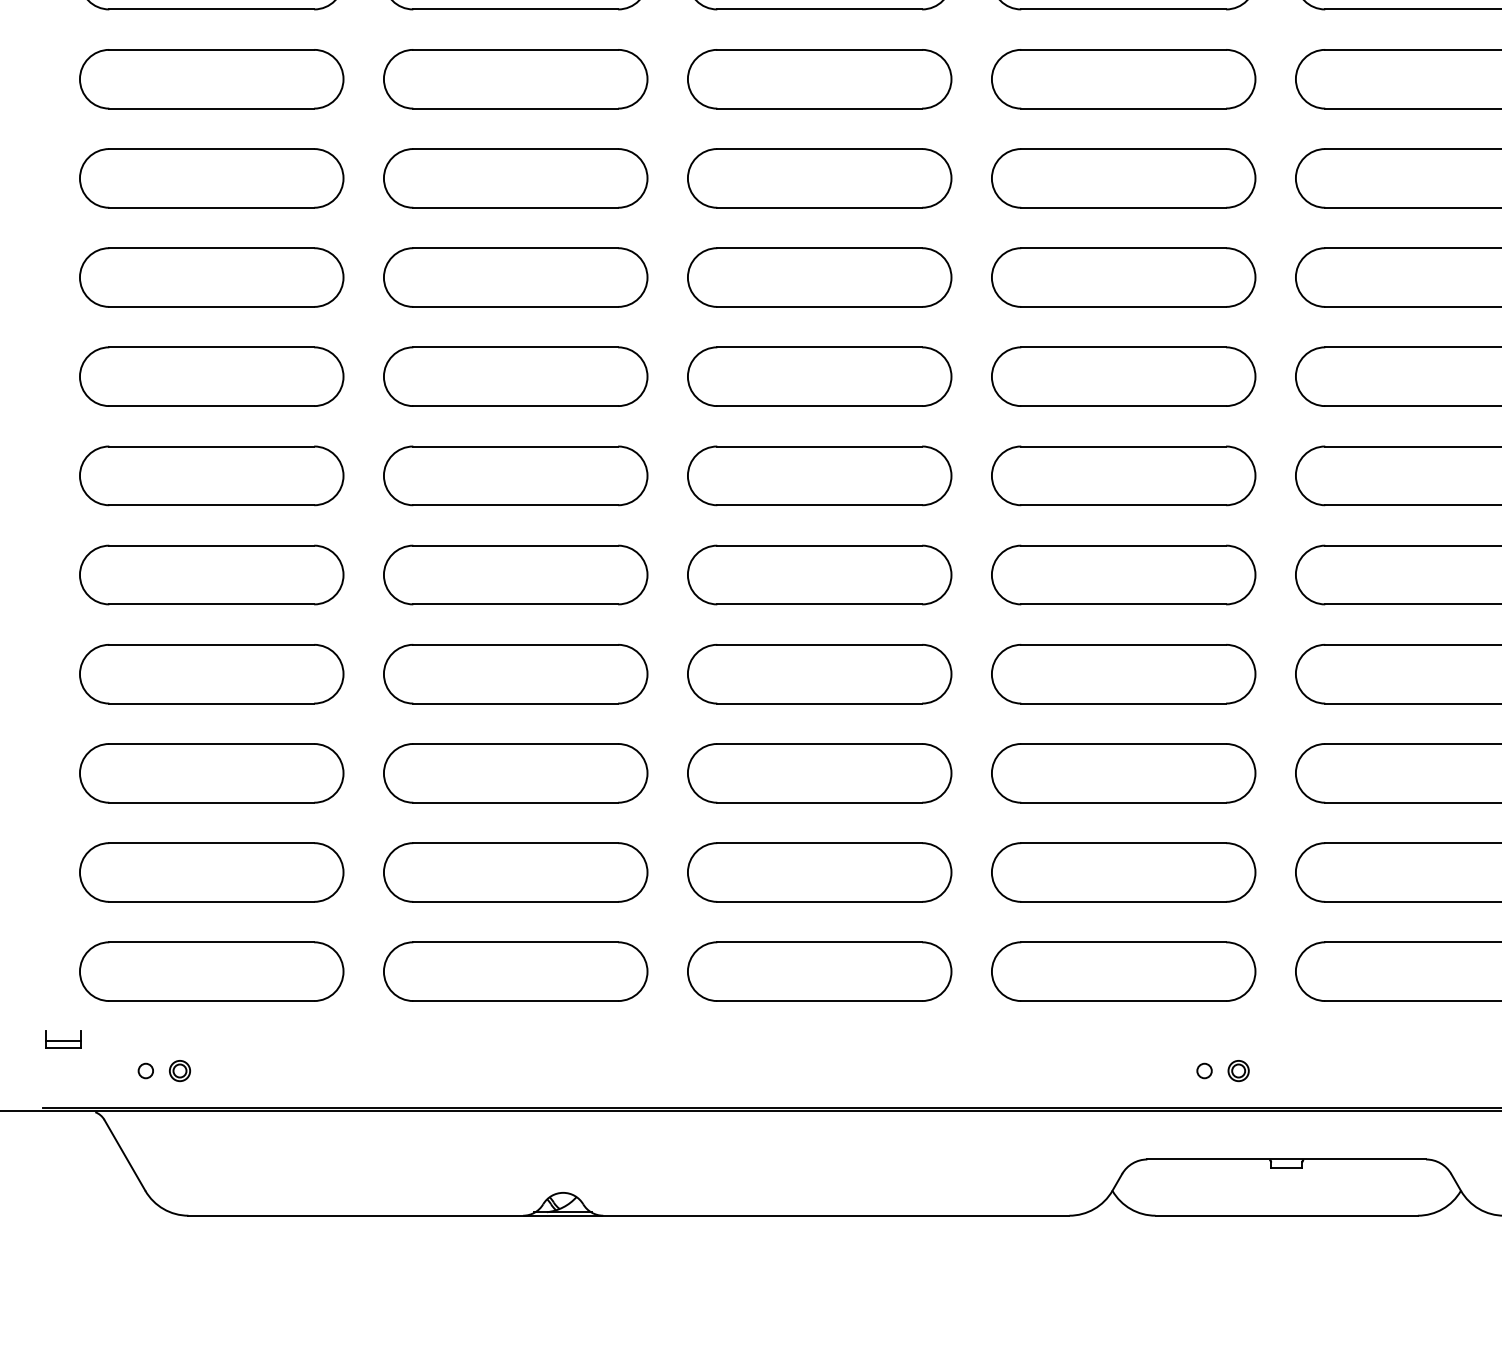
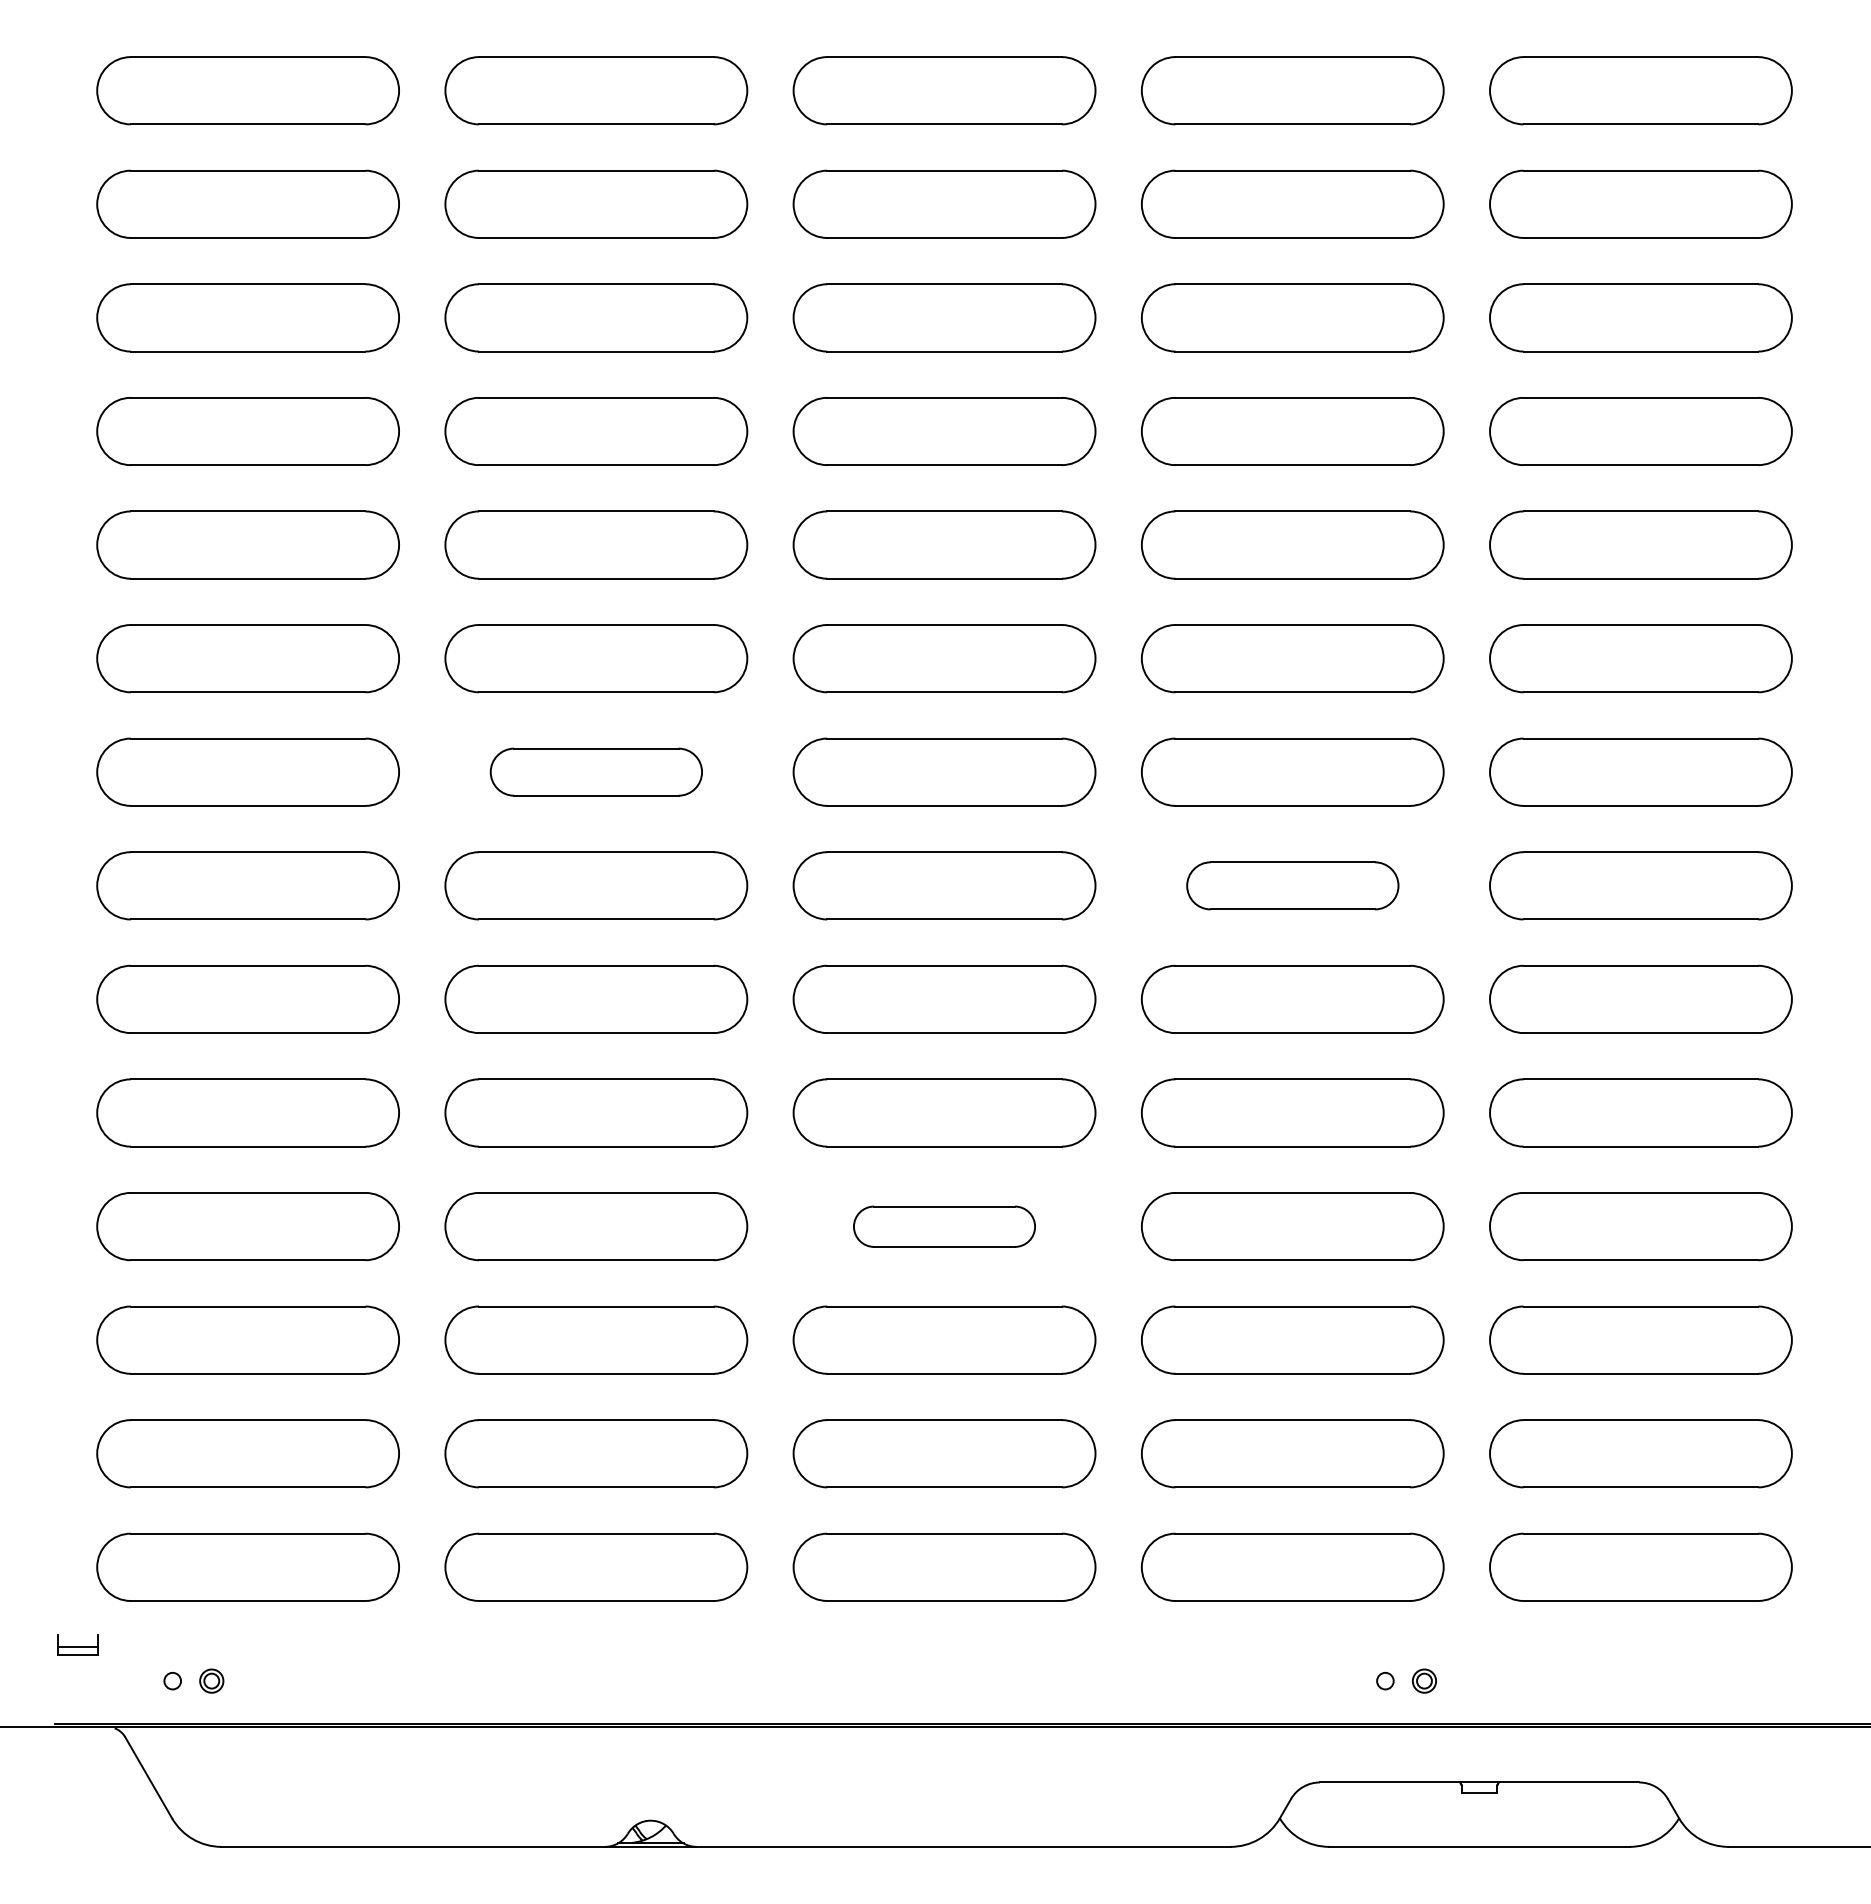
part: (515, 276) -> (596, 771), size x0.7
part: (1123, 376) -> (1292, 885), size x0.7
part: (819, 674) -> (944, 1226), size x0.6

